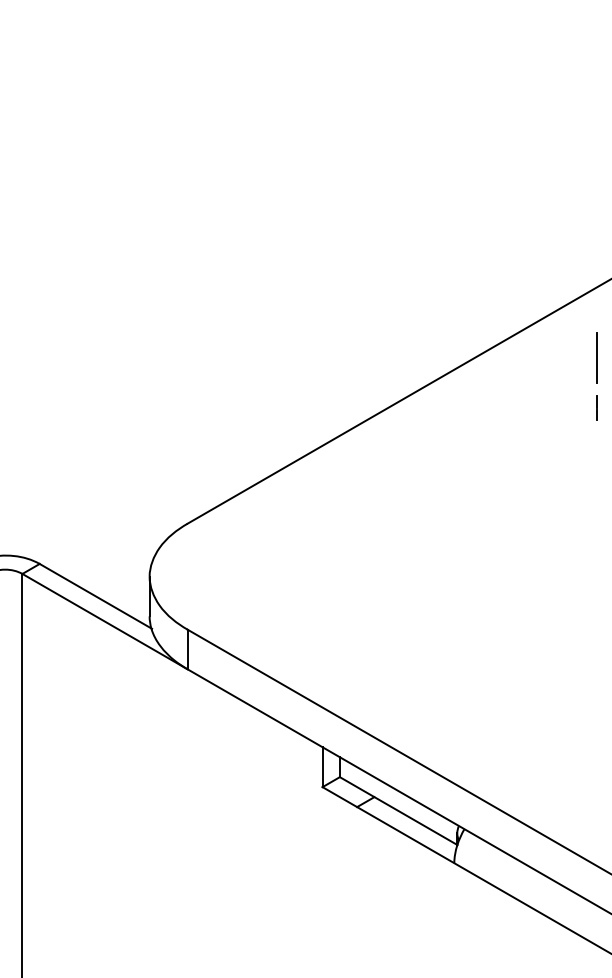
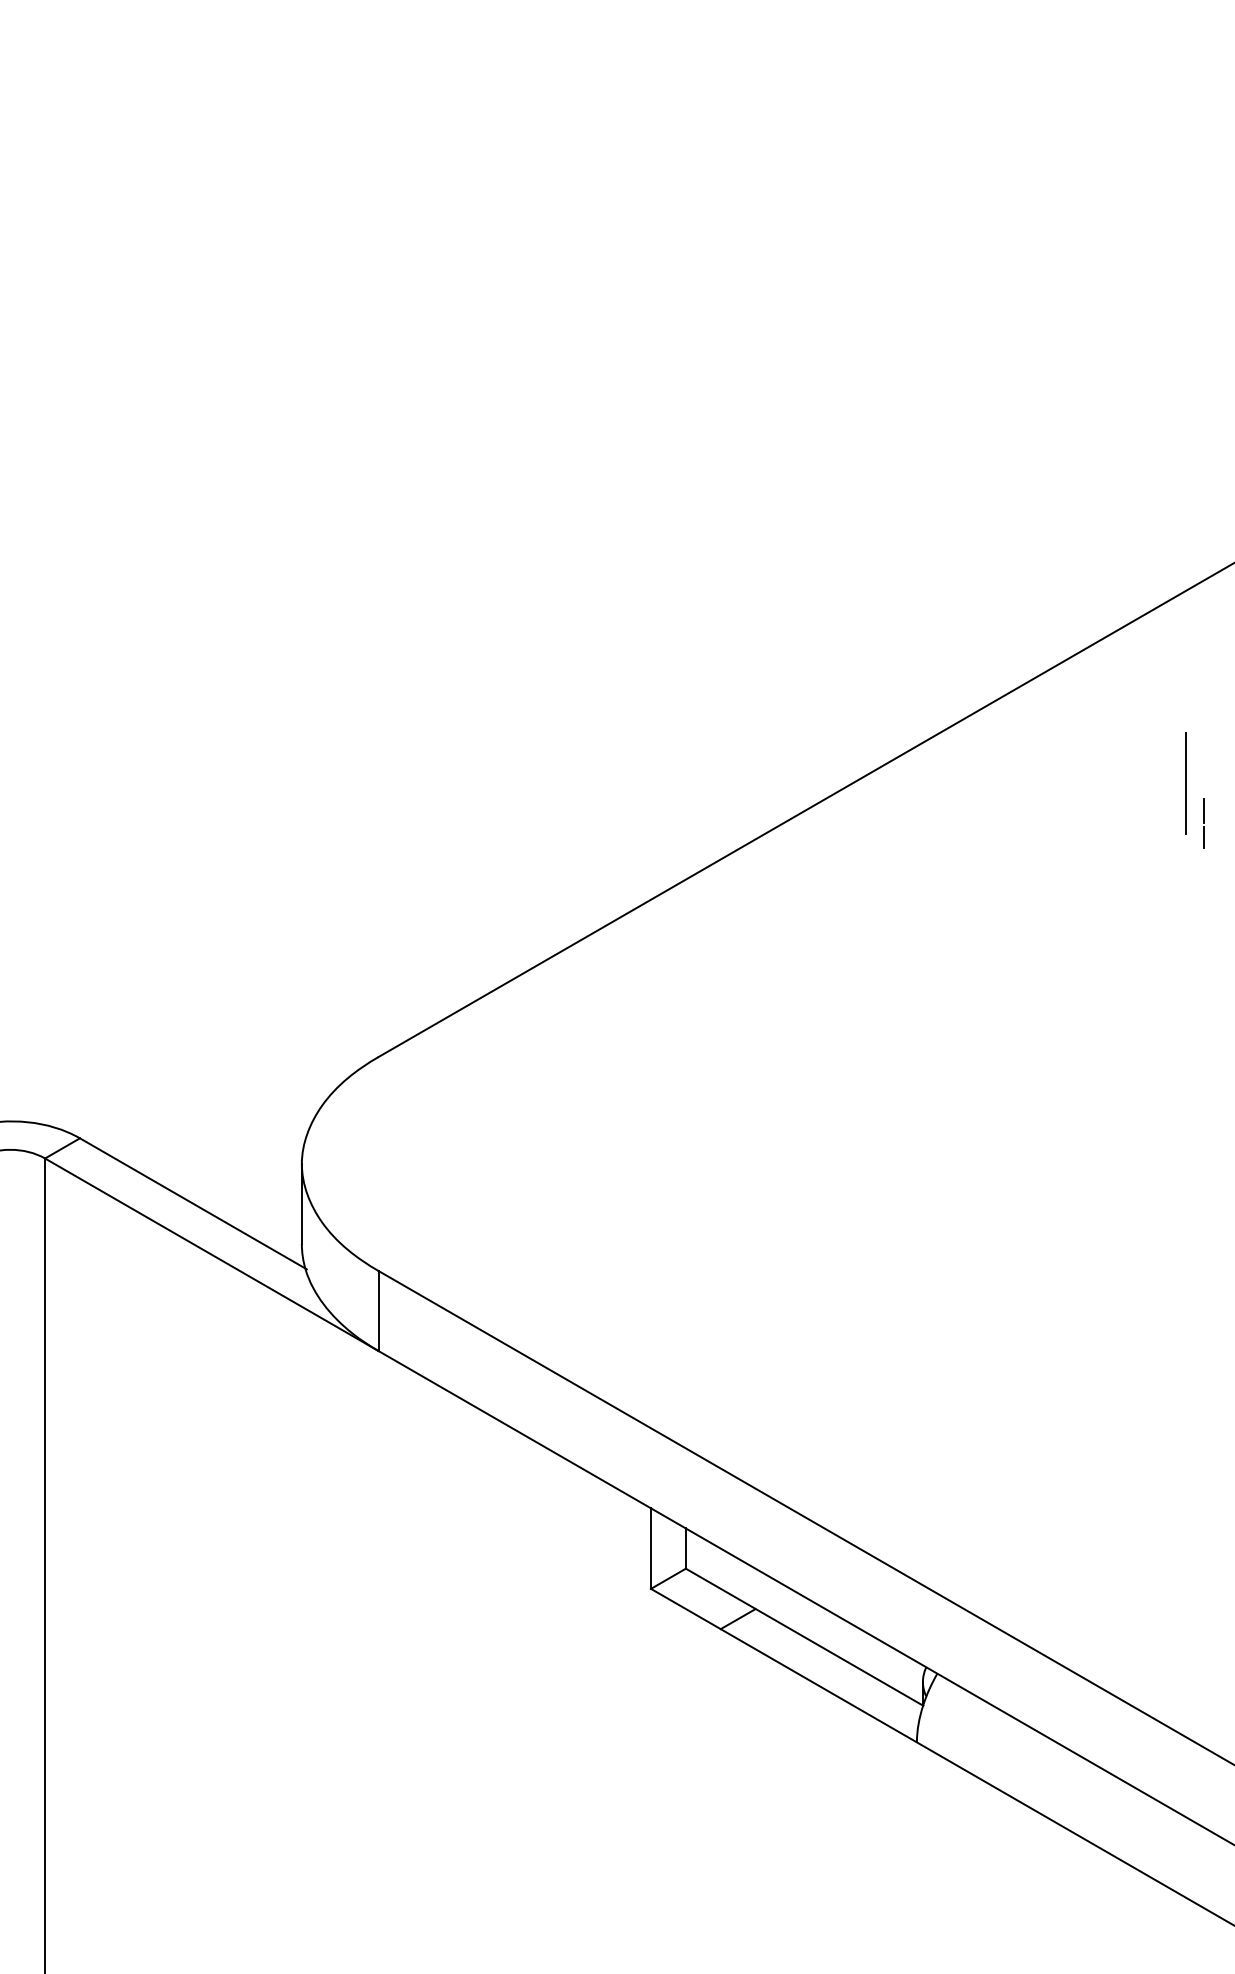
line: (596, 357) -> (1185, 782), moved

